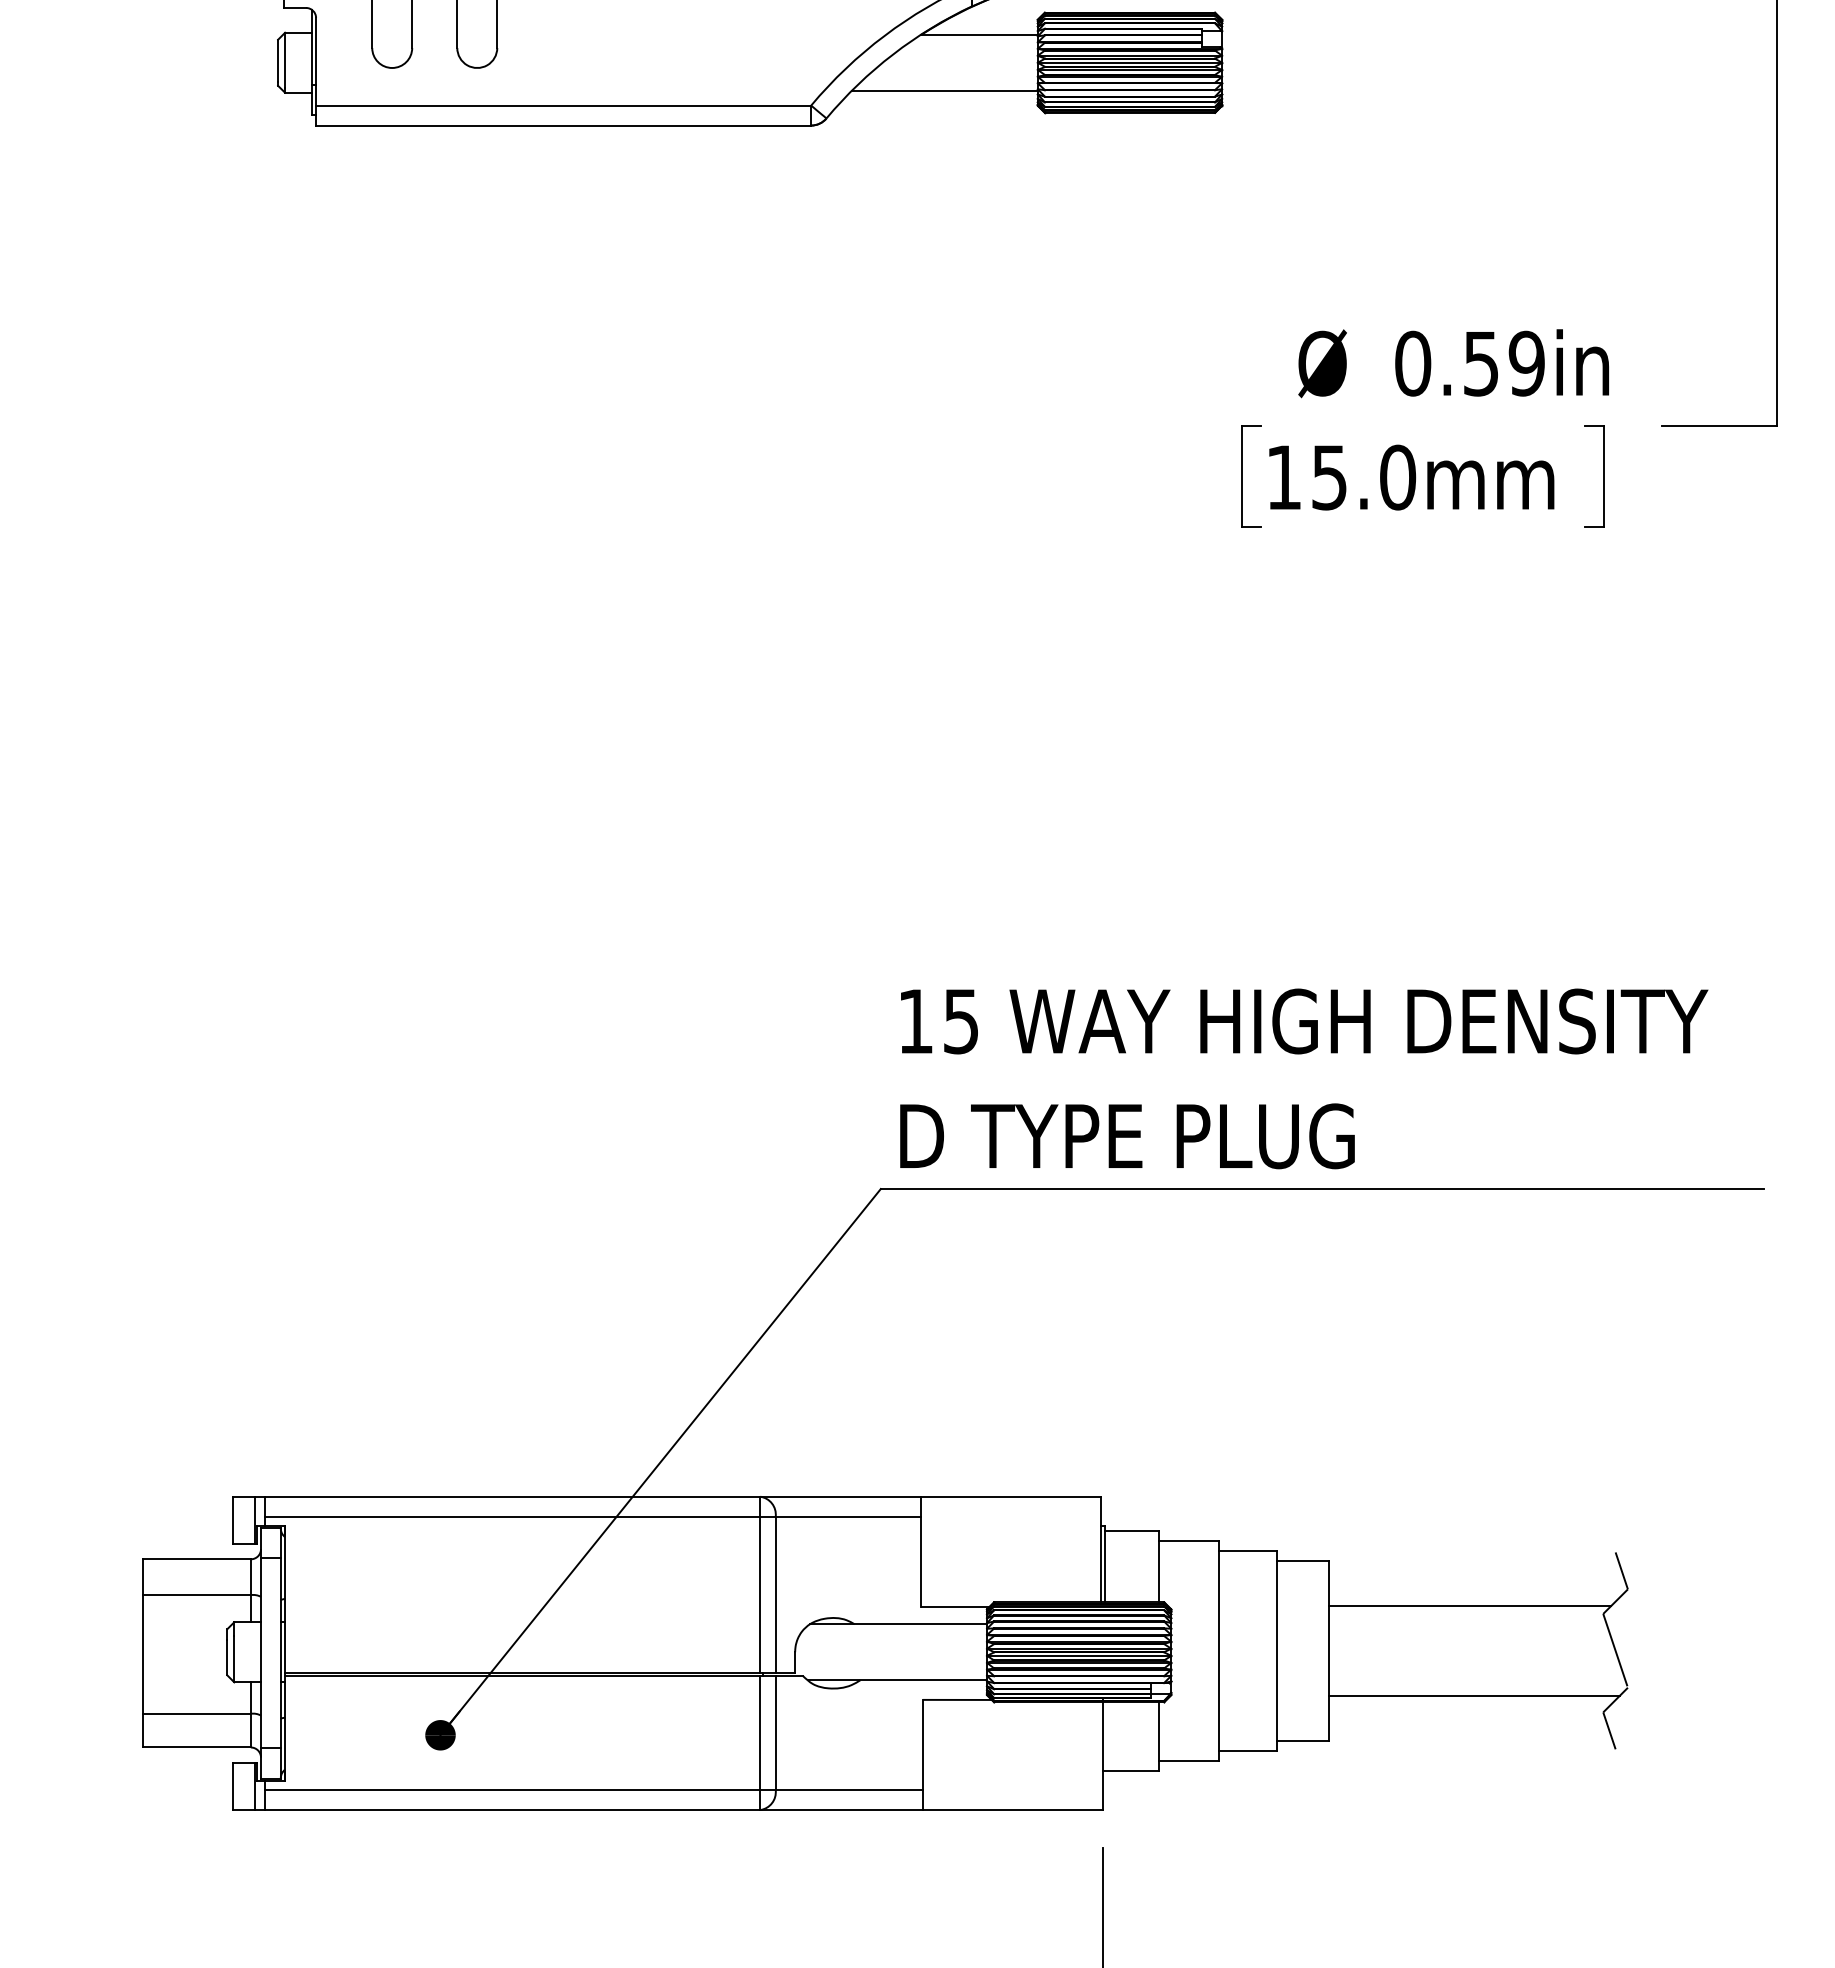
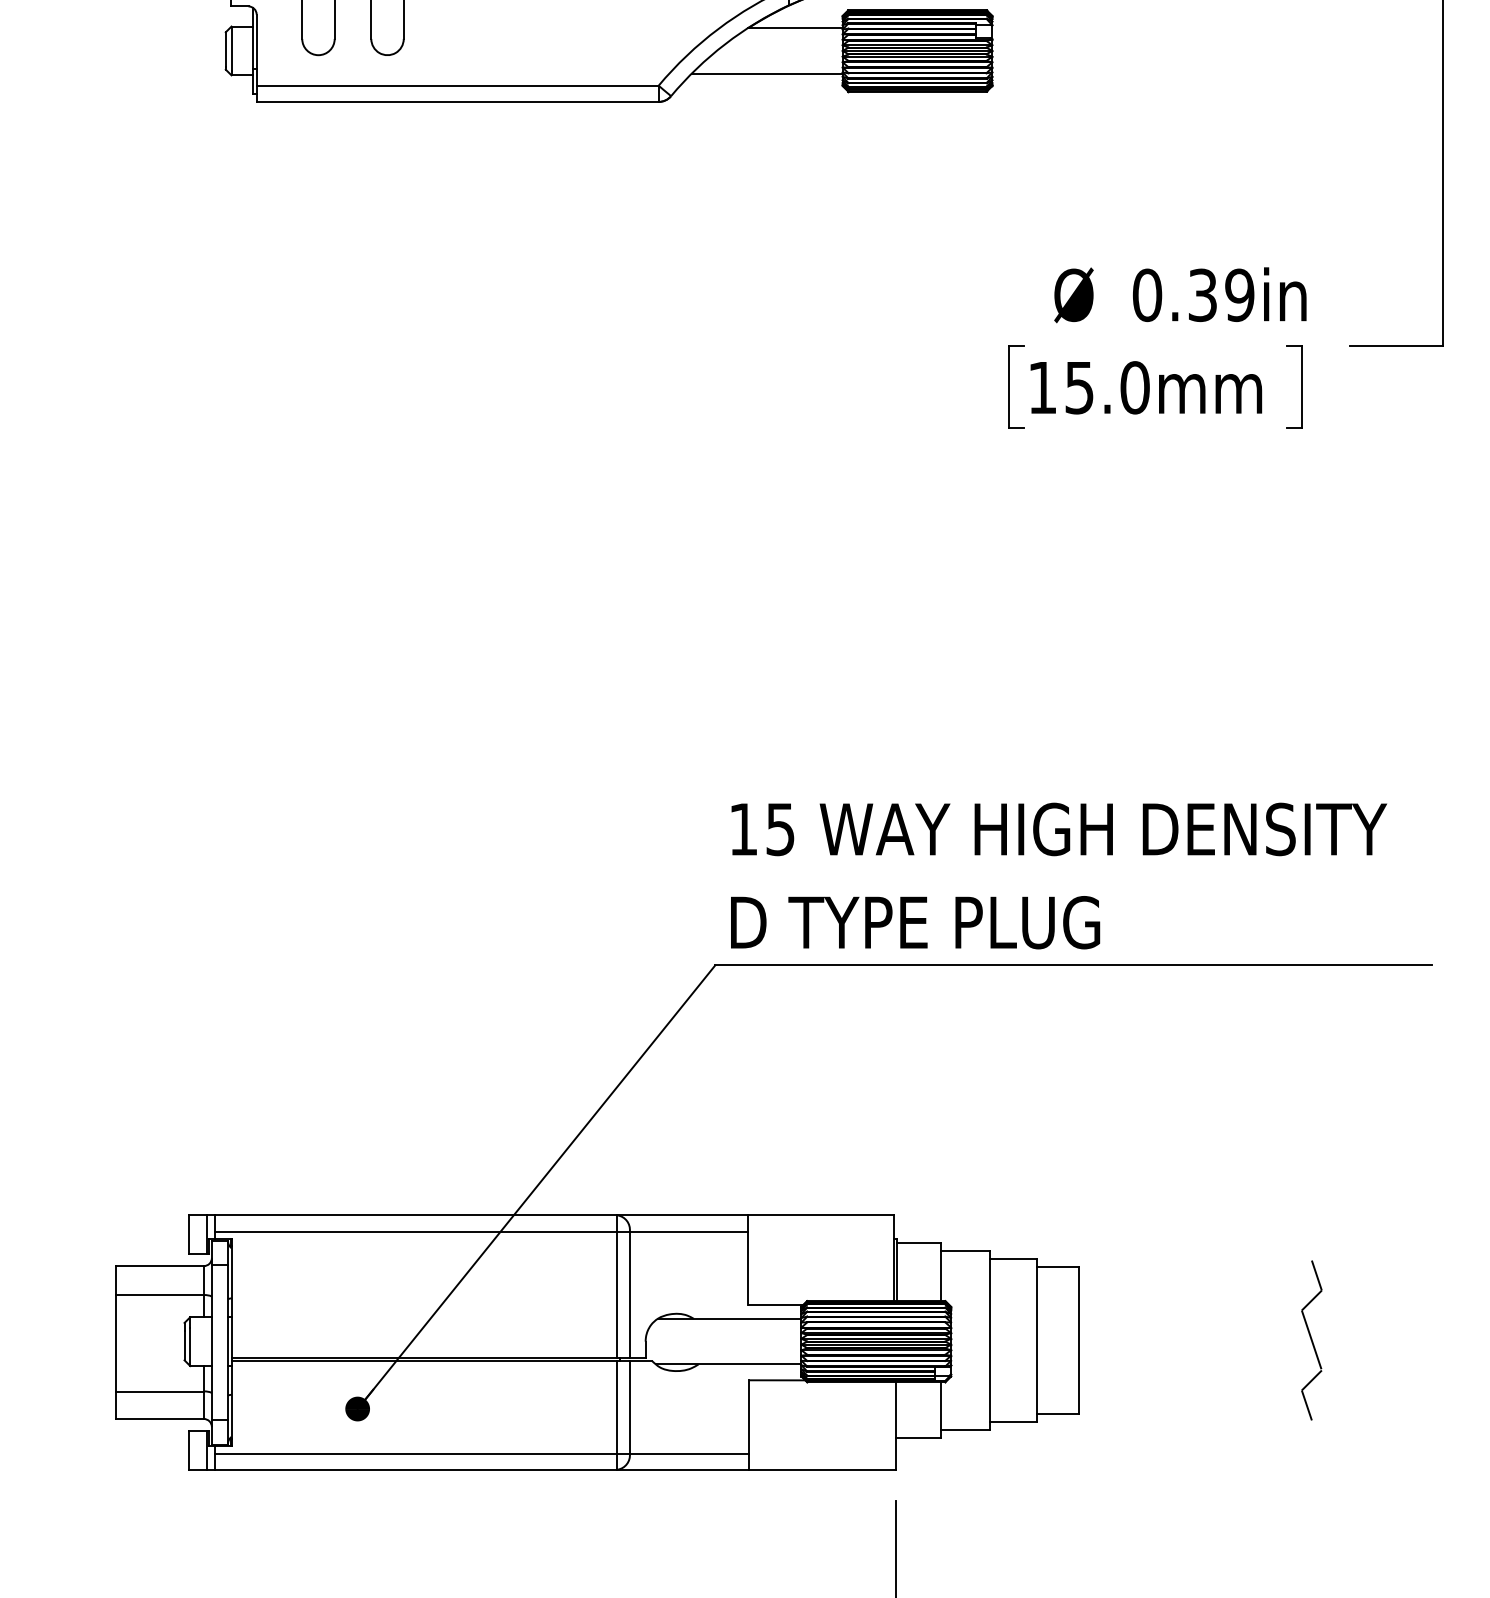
text: (1481, 363) -> (1202, 295), 0.59in -> 0.39in
line: (1470, 1605) -> (1194, 1303), removed
line: (1474, 1695) -> (1197, 1376), removed

